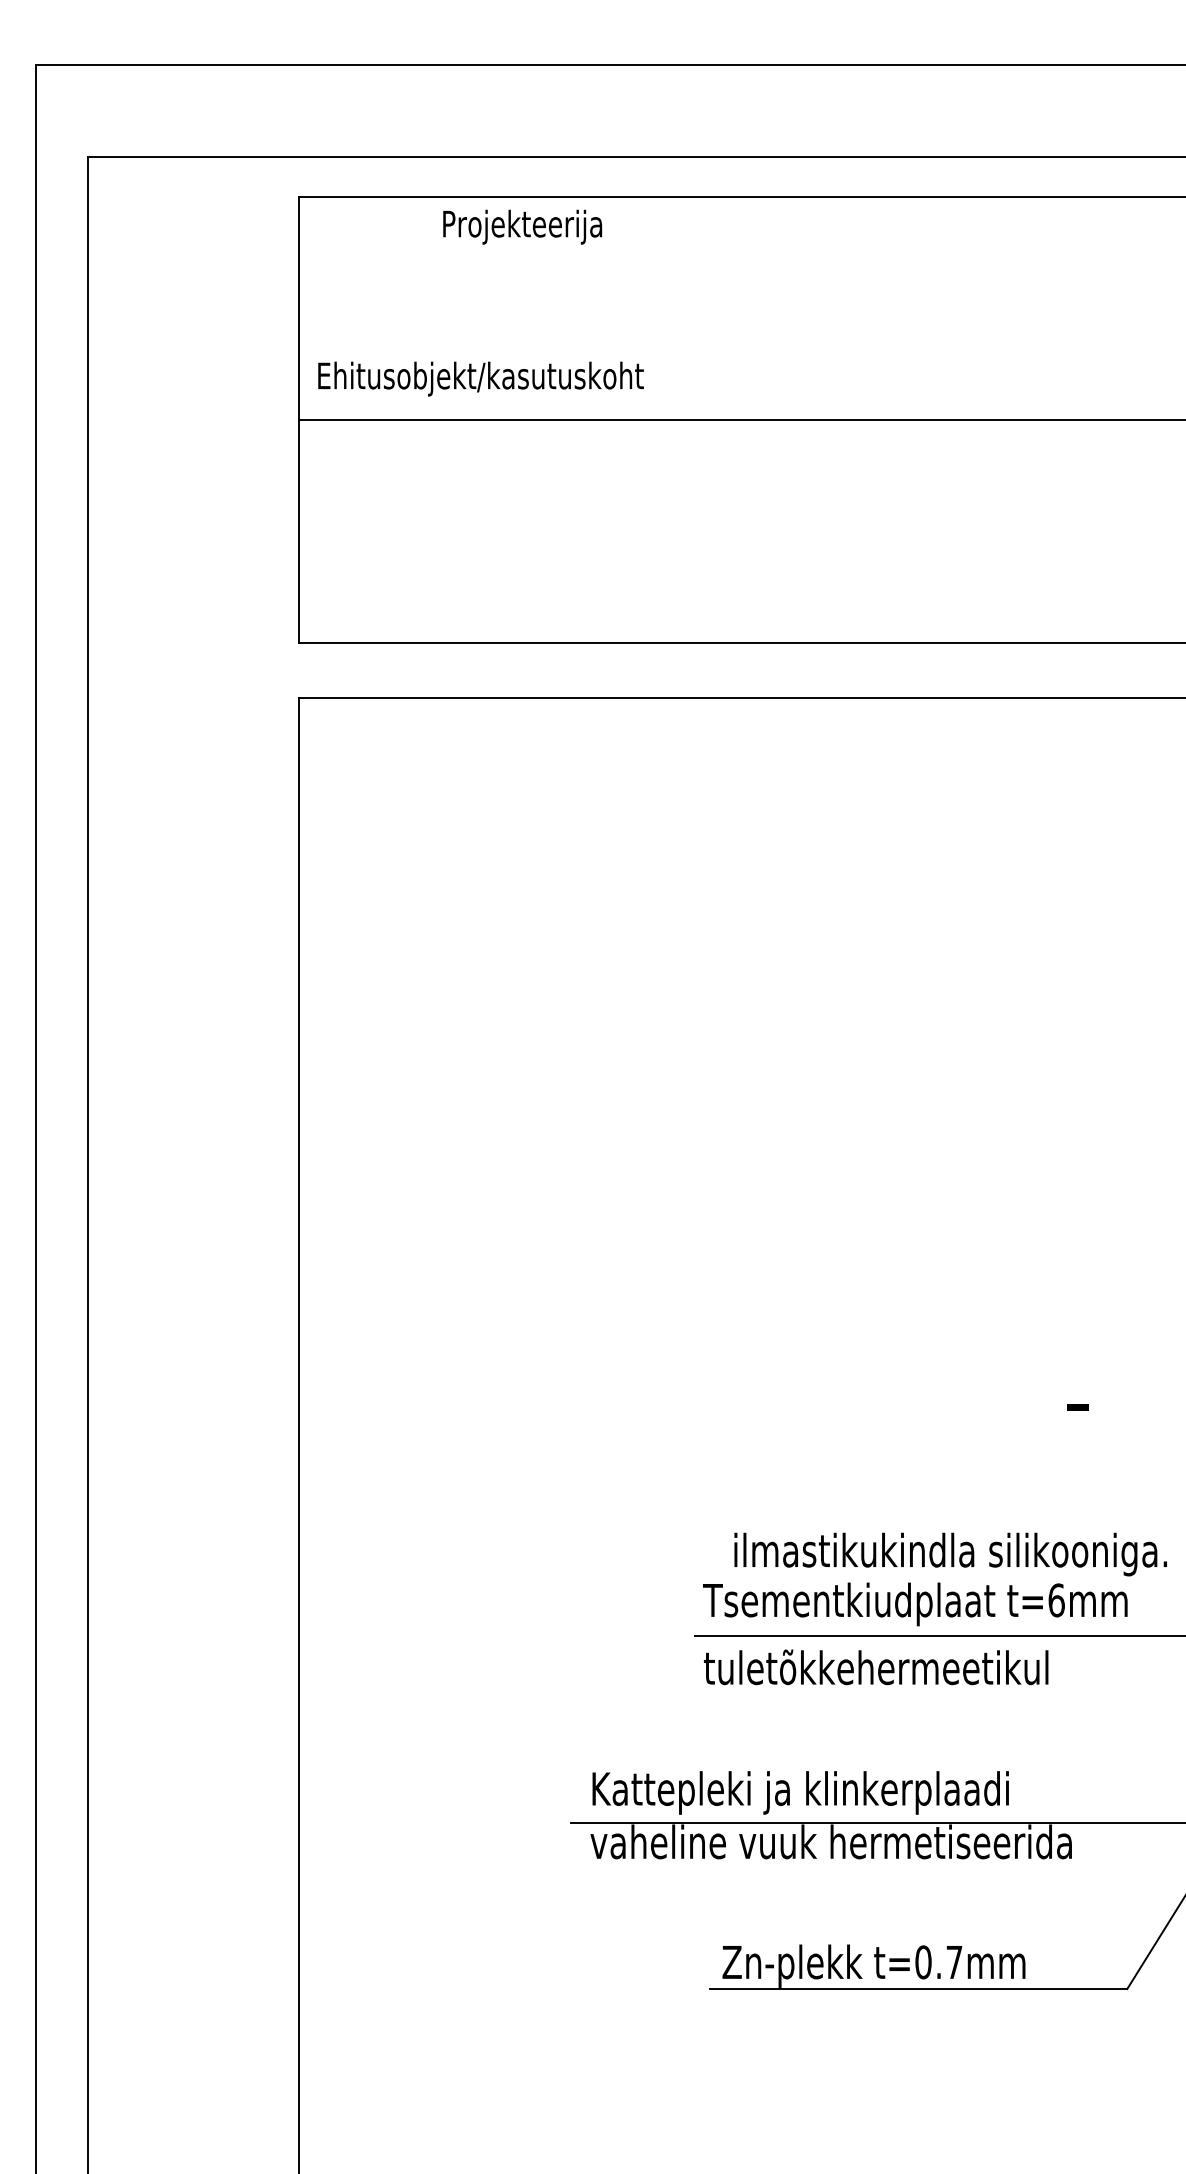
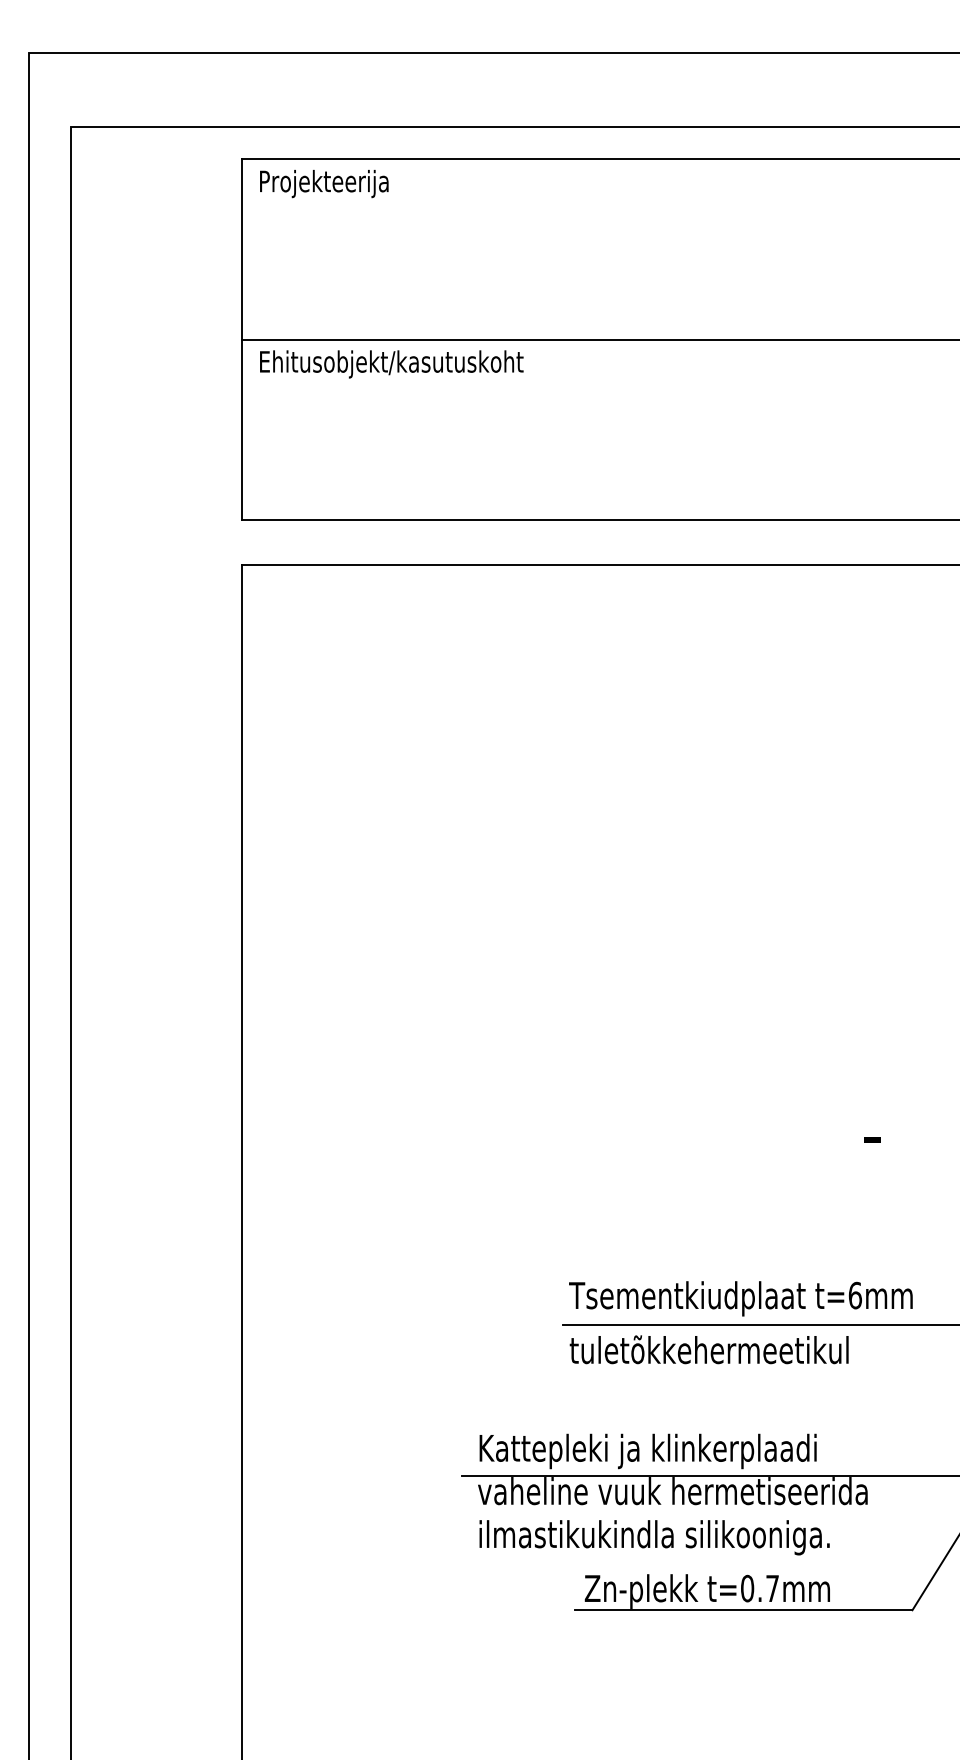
text: (522, 226) -> (324, 183), moved
text: (480, 378) -> (391, 363), moved
text: (950, 1554) -> (654, 1537), moved

